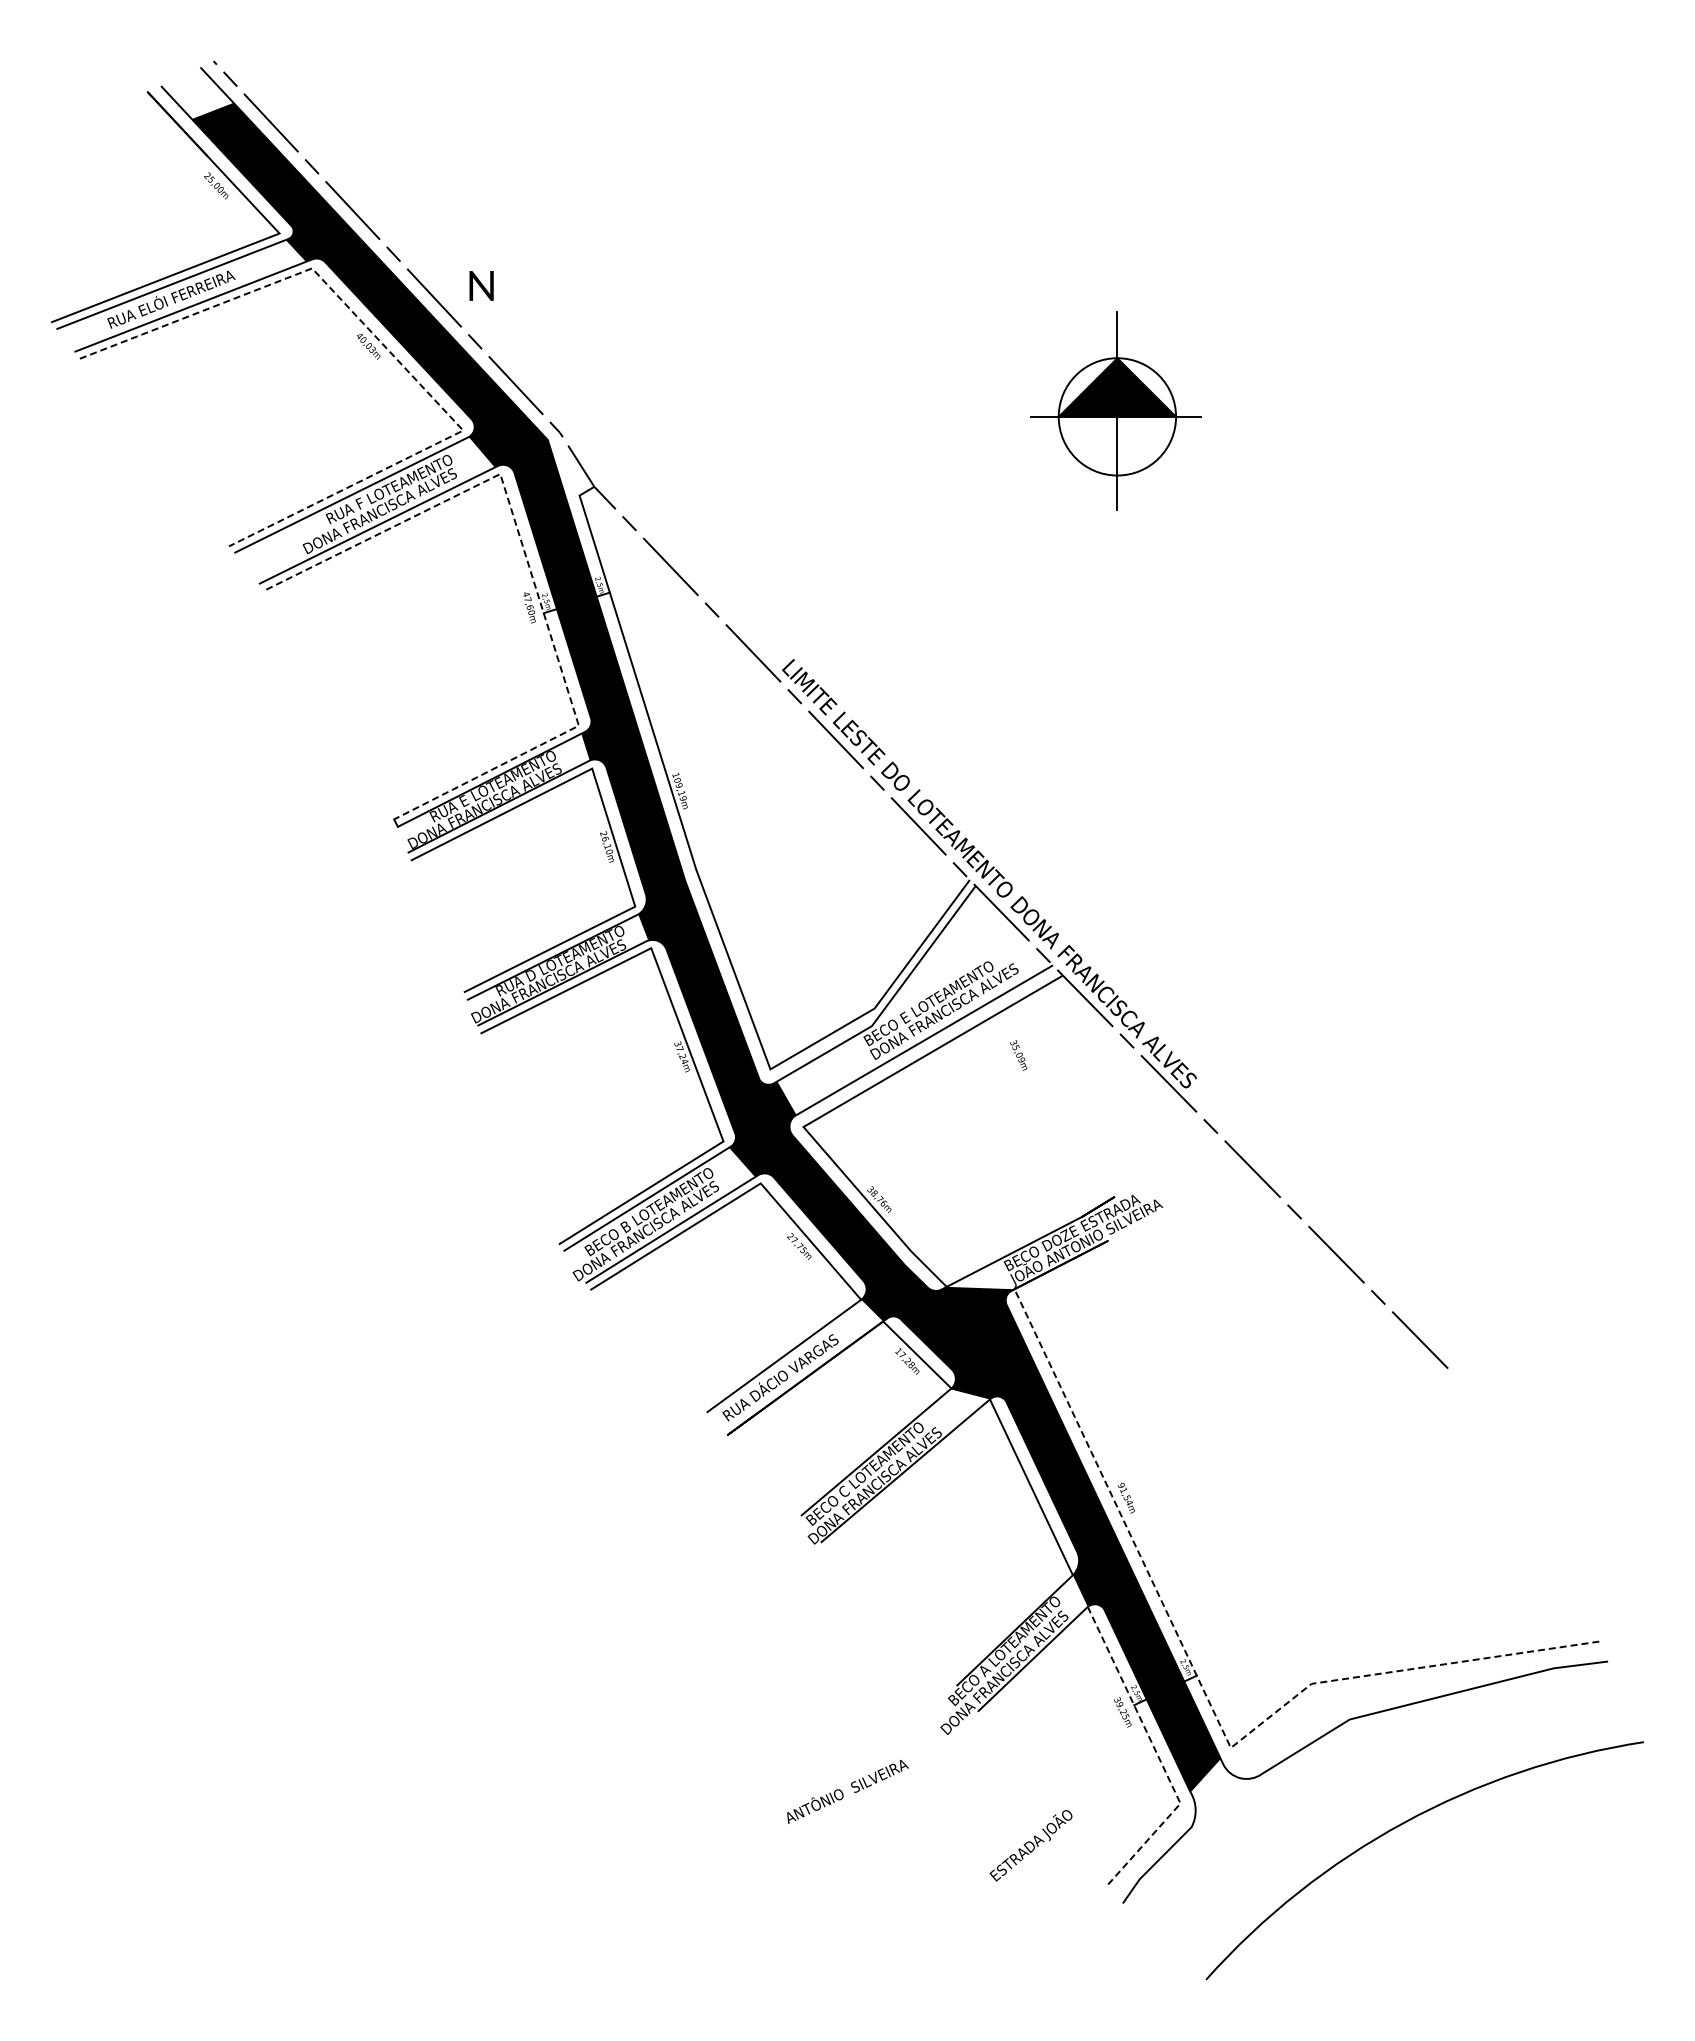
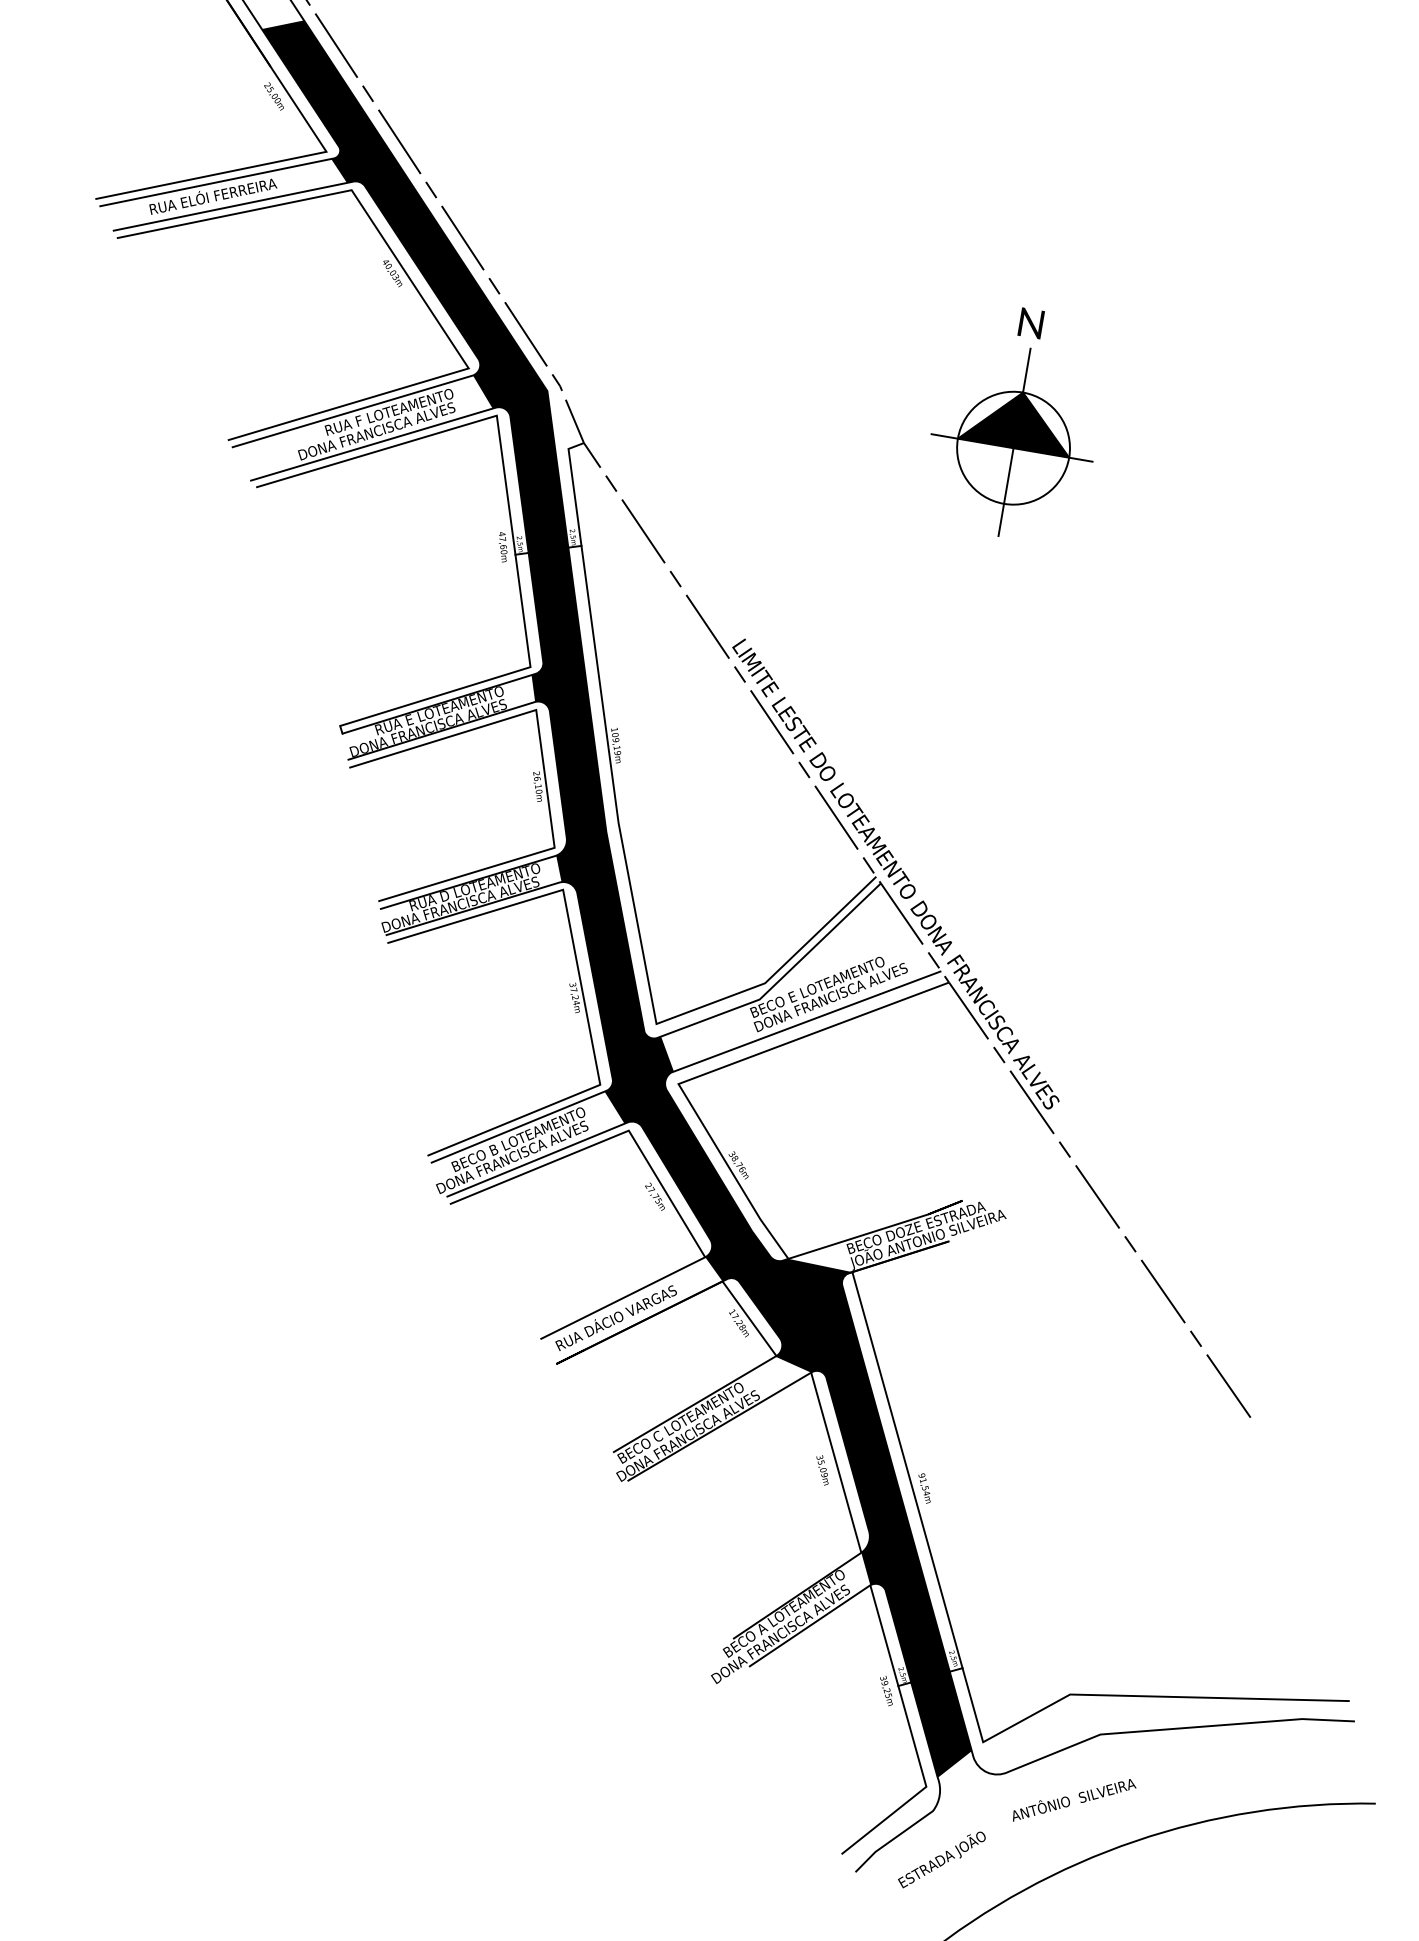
text: (481, 285) -> (1031, 322), moved
line: (391, 353) -> (413, 283), dashed -> solid
part: (1115, 410) -> (1012, 441), moved
line: (531, 574) -> (510, 516), dashed -> solid
text: (1018, 1055) -> (822, 1470), moved
line: (1207, 1697) -> (969, 1690), dashed -> solid
line: (1158, 1756) -> (913, 1738), dashed -> solid
text: (847, 1791) -> (1074, 1800), moved
text: (1030, 1845) -> (941, 1859), moved

